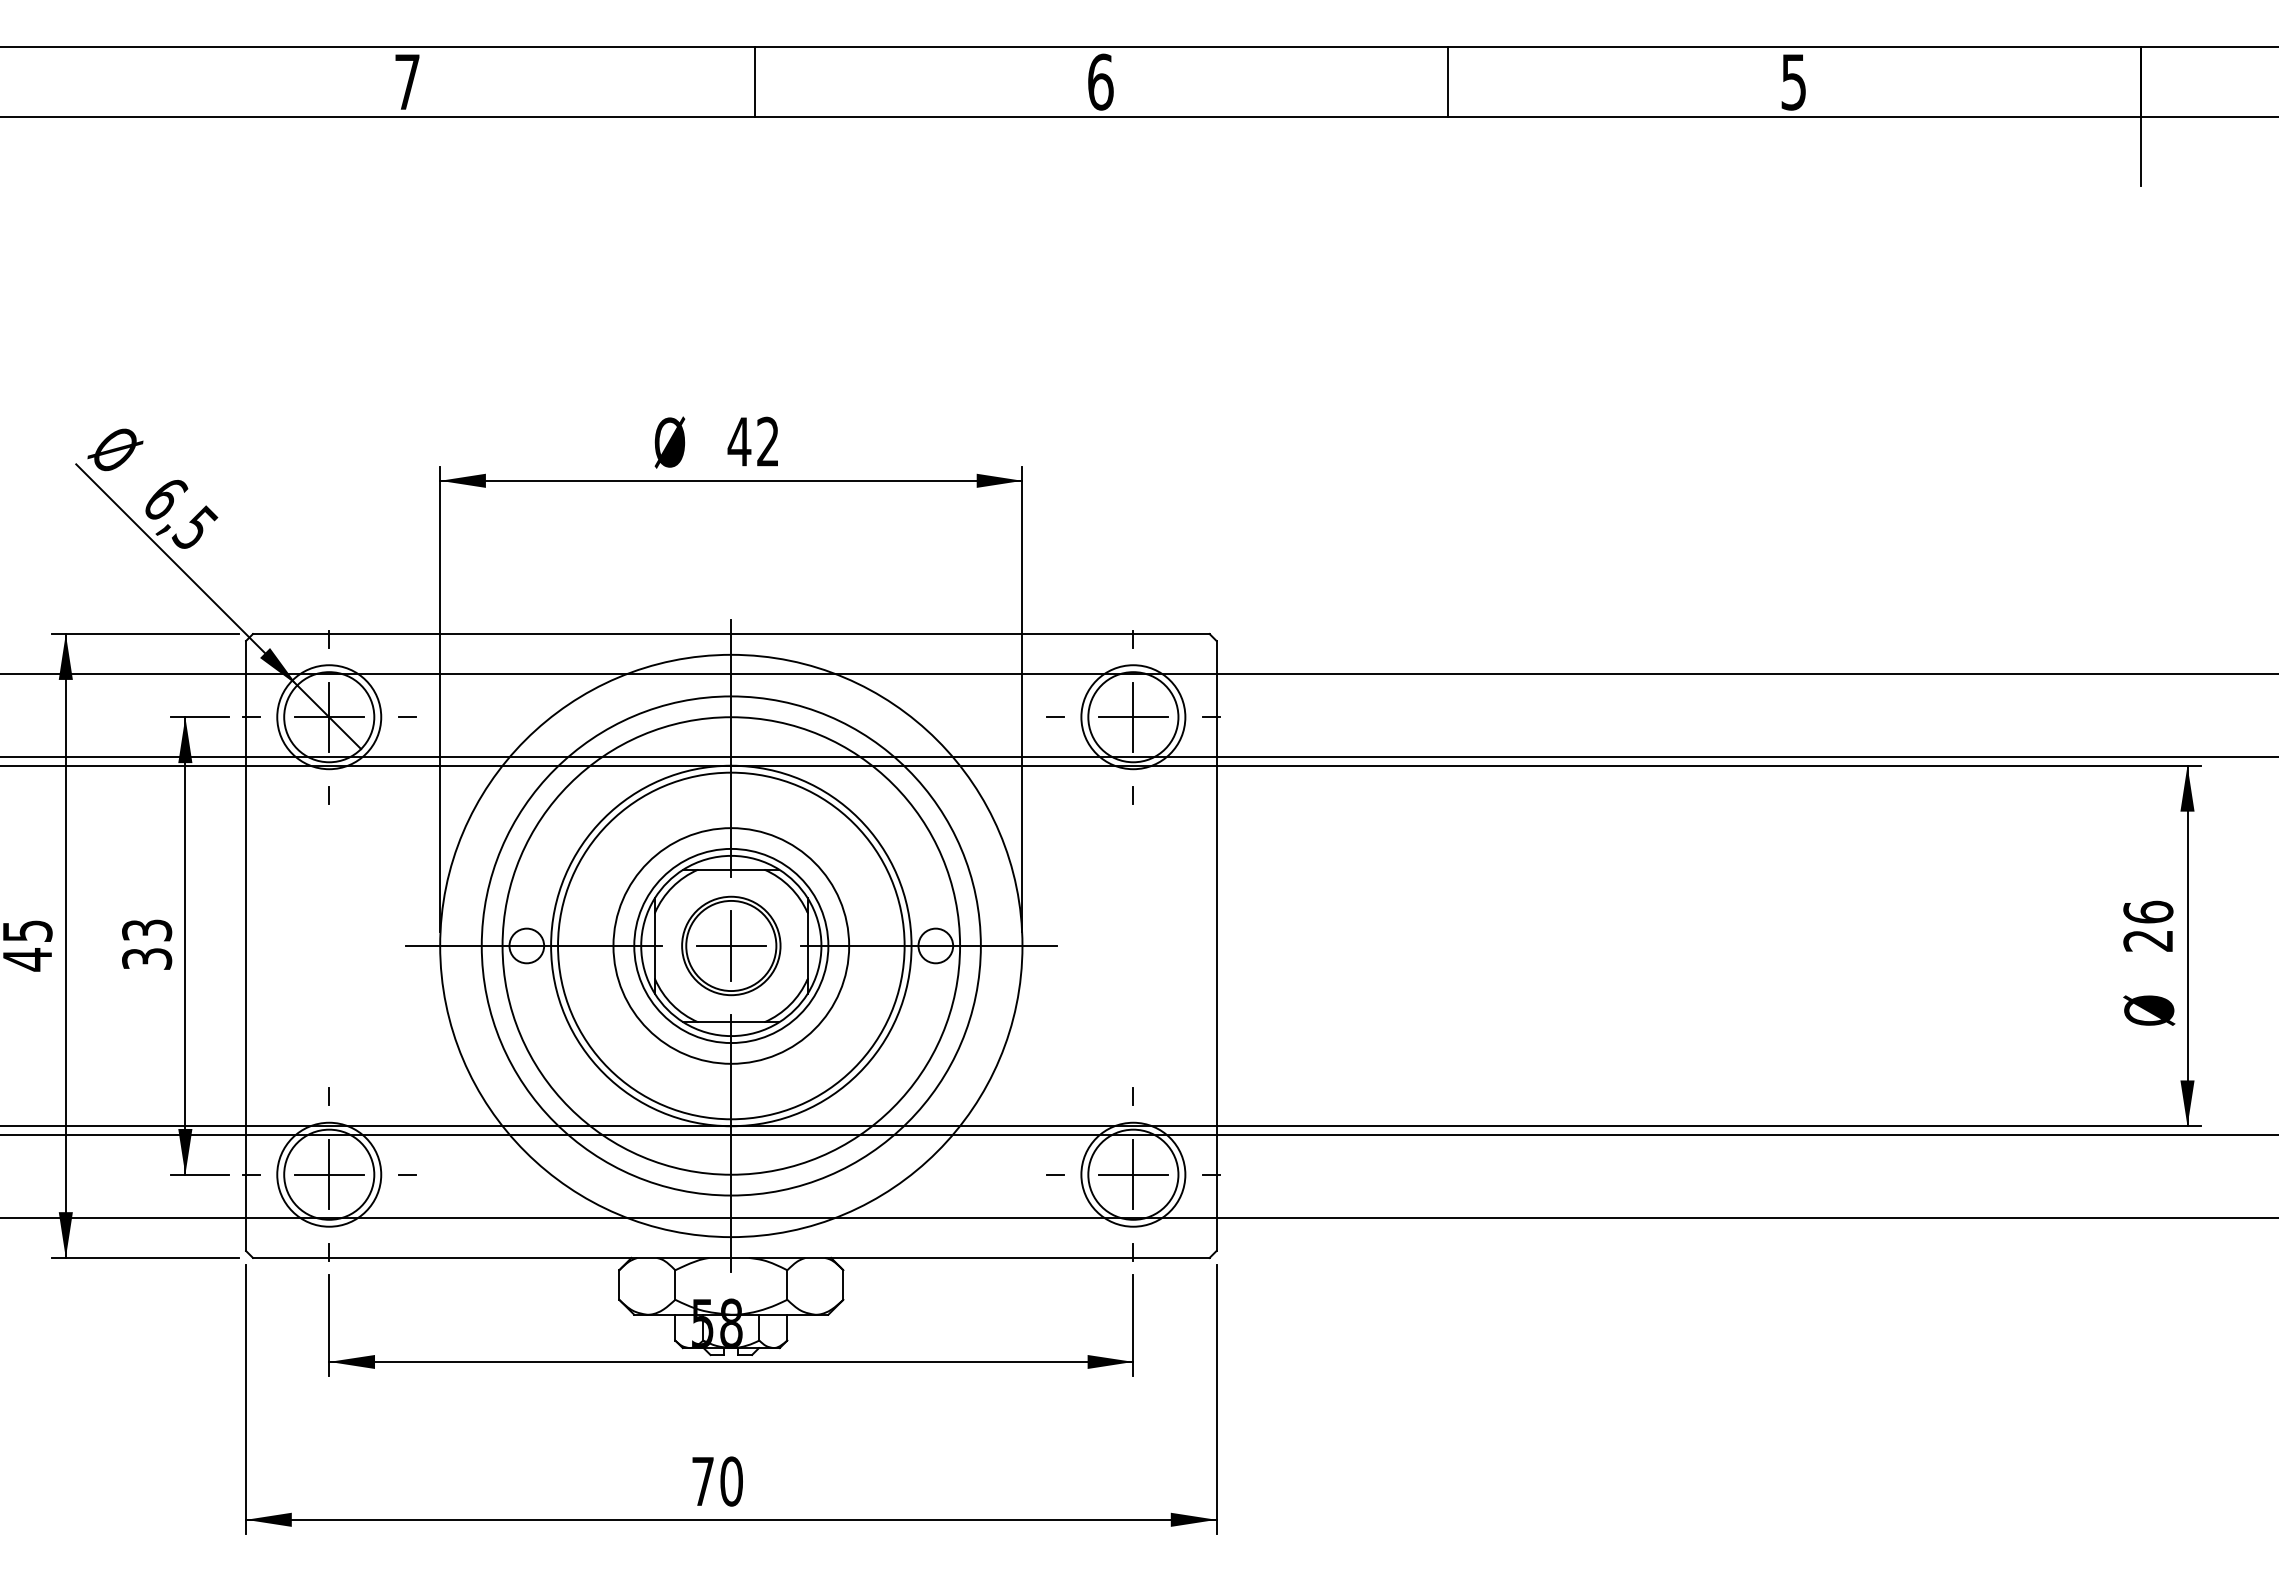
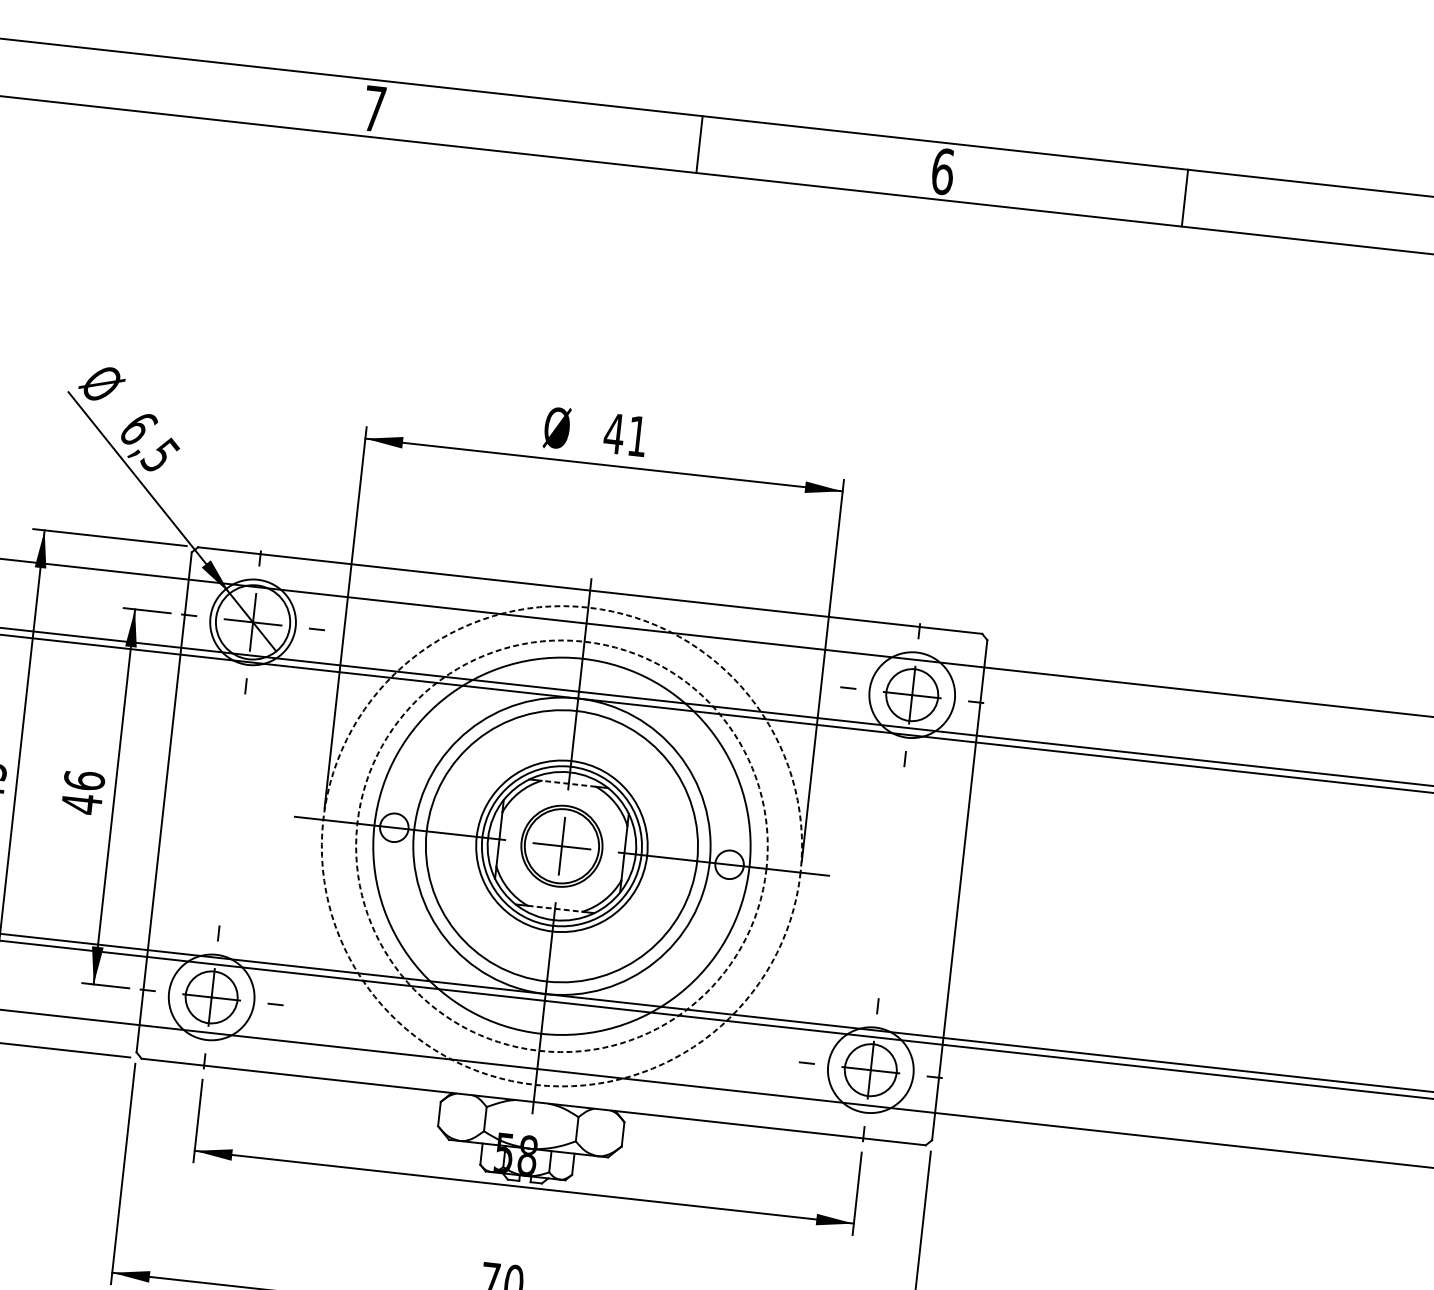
line: (754, 81) -> (699, 144), moved
line: (1447, 81) -> (1184, 197), moved
text: (767, 441) -> (637, 436), 42 -> 41
circle: (1133, 717) -> (912, 695), size x0.7
line: (730, 869) -> (568, 783), solid -> dashed
text: (147, 945) -> (83, 793), 33 -> 46
circle: (730, 945) -> (561, 845), solid -> dashed
circle: (731, 945) -> (562, 845), size x0.6
circle: (731, 945) -> (562, 845), size x1.4
circle: (731, 945) -> (562, 845), solid -> dashed
line: (731, 1022) -> (555, 909), solid -> dashed
circle: (329, 1174) -> (211, 997), size x0.7
circle: (1133, 1174) -> (870, 1070), size x0.7

